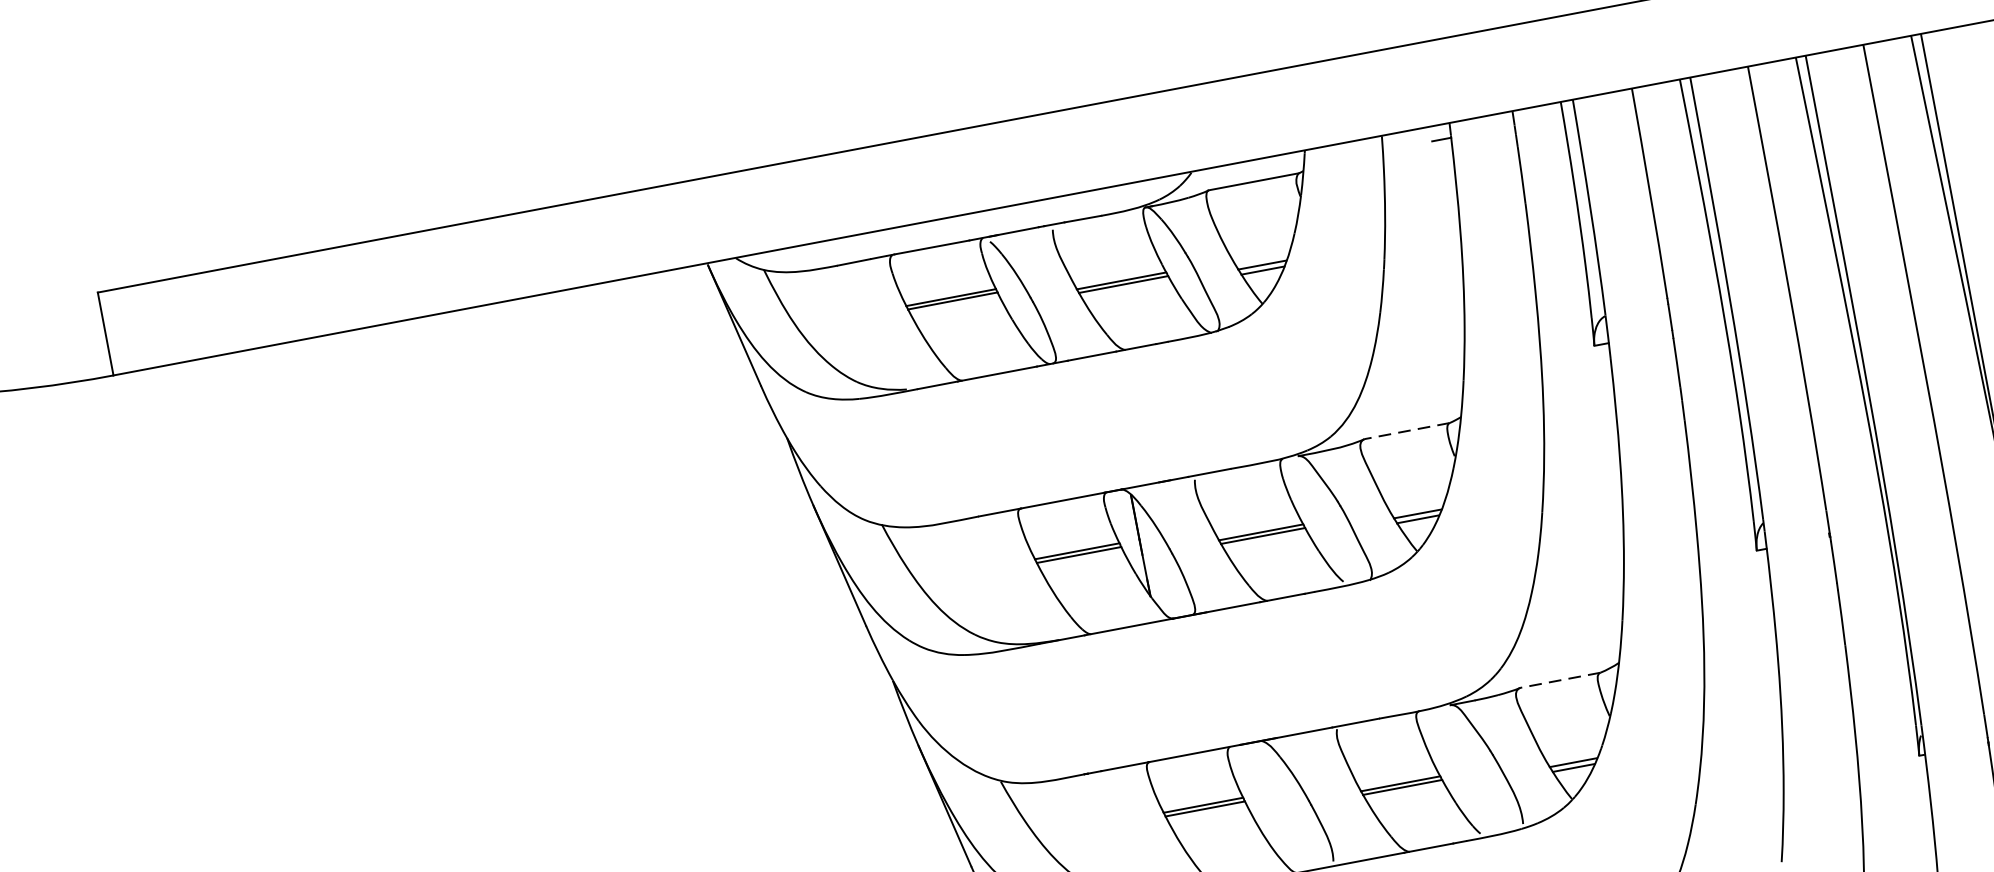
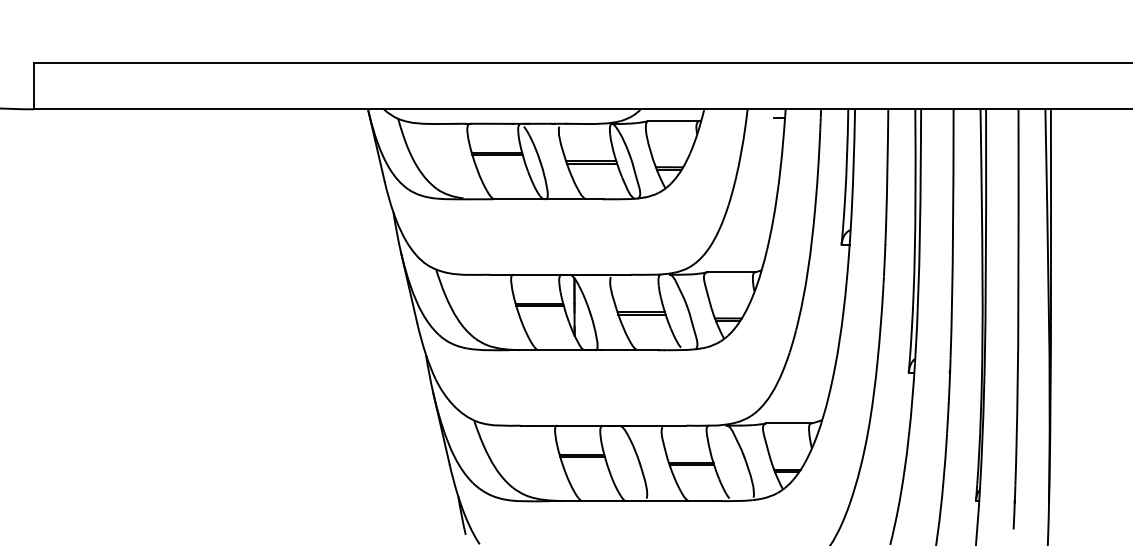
line: (1408, 431) -> (731, 272), dashed -> solid
line: (1560, 680) -> (788, 423), dashed -> solid

